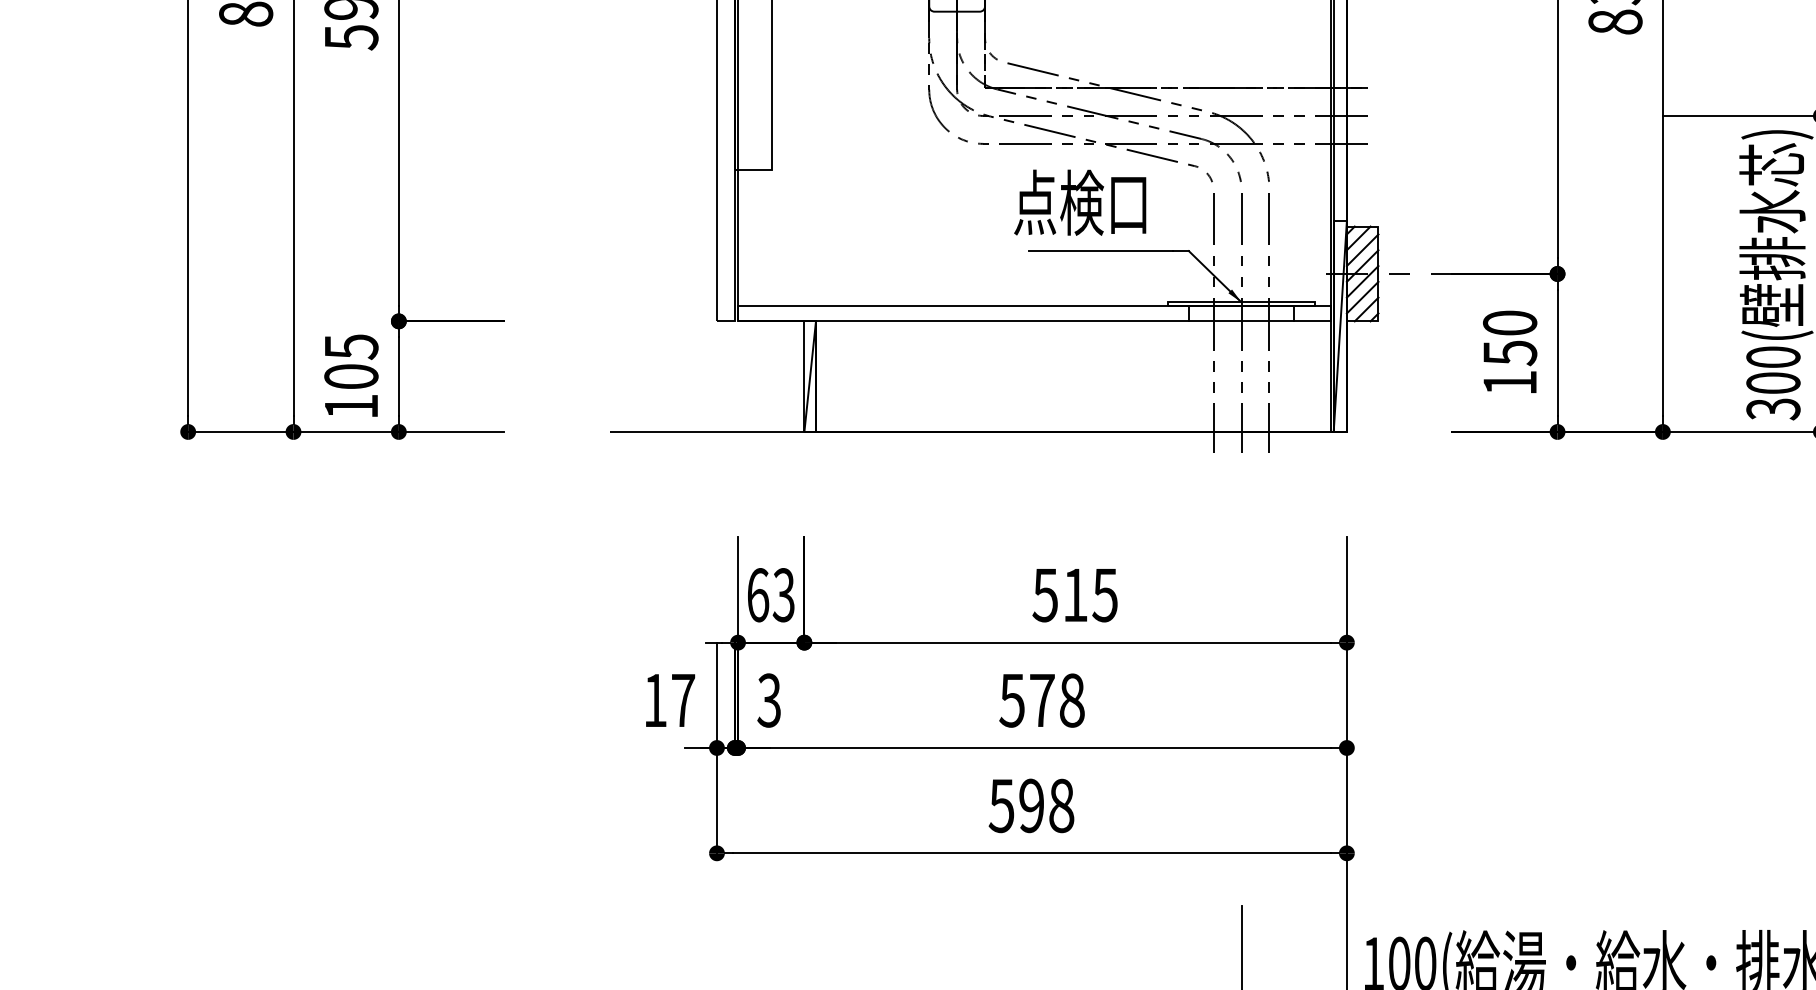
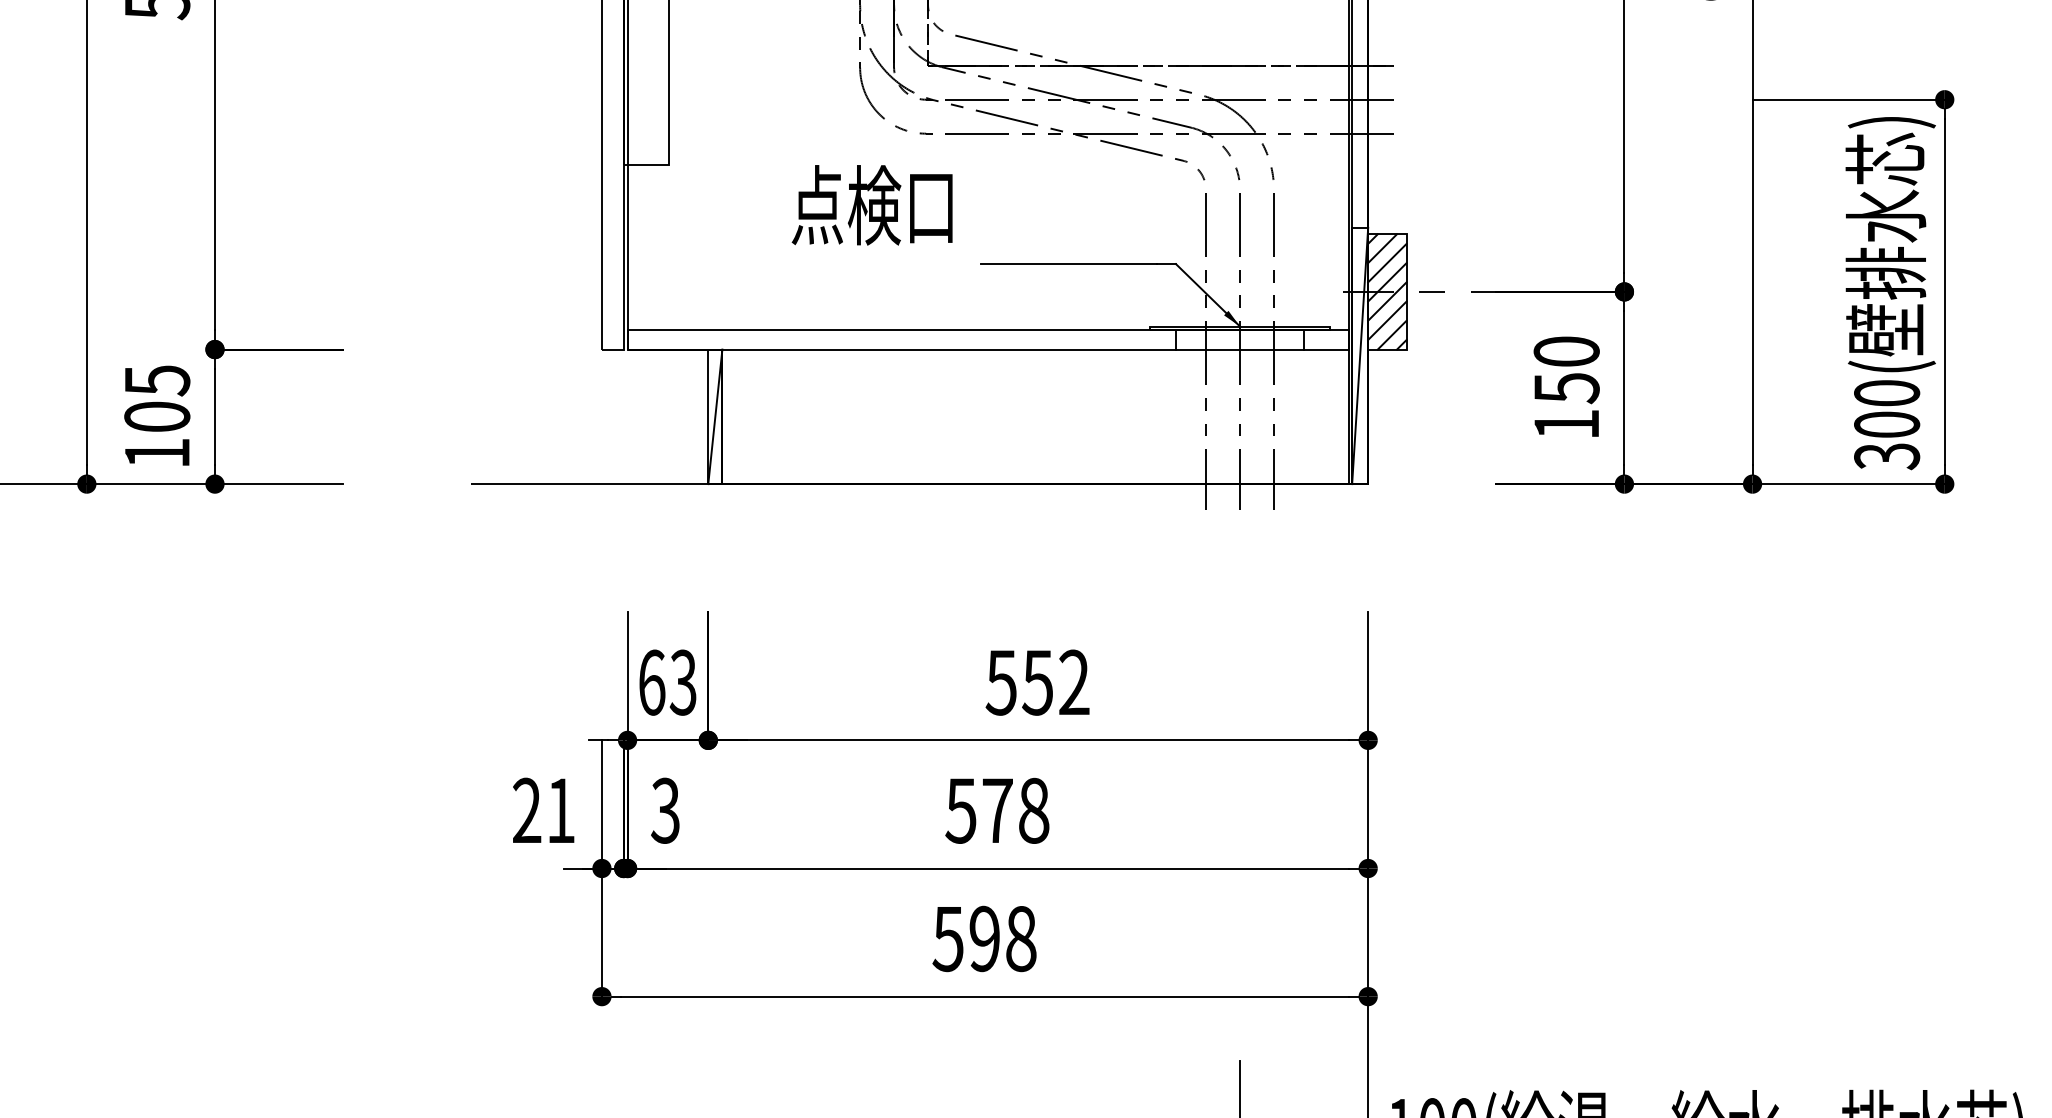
text: (1080, 202) -> (872, 204), moved
text: (1089, 595) -> (1055, 683), 515 -> 552
text: (669, 699) -> (544, 809), 17 -> 21

